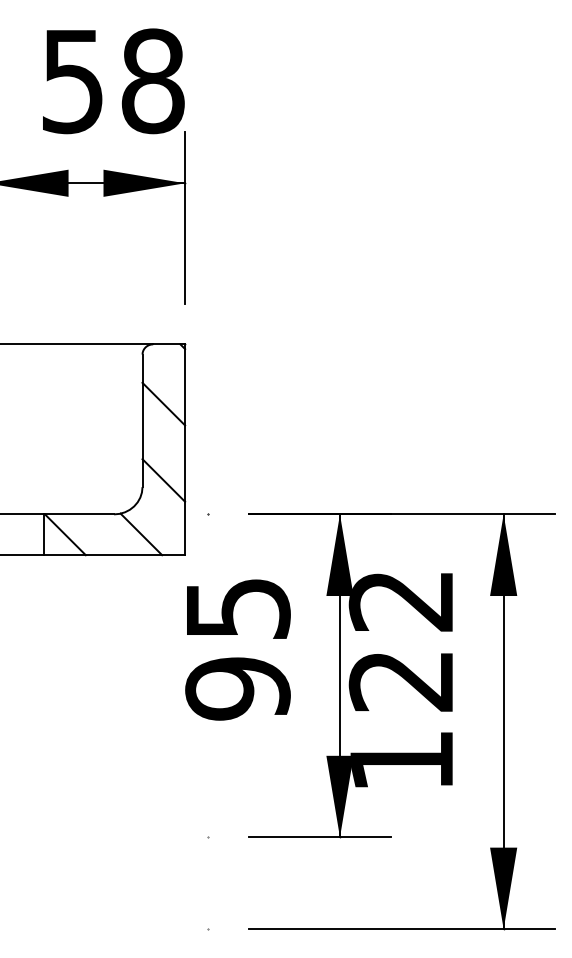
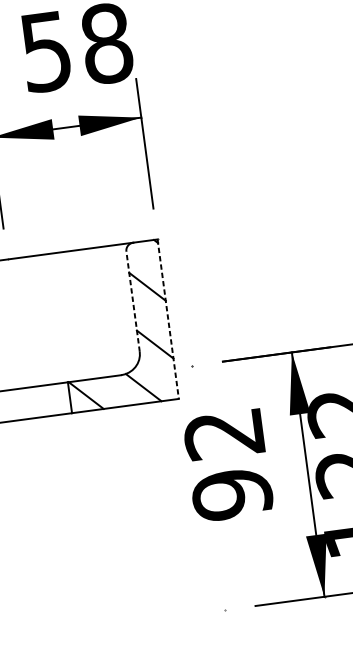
line: (142, 420) -> (133, 301), solid -> dashed
line: (185, 450) -> (168, 319), solid -> dashed
text: (237, 609) -> (223, 434), 95 -> 92

